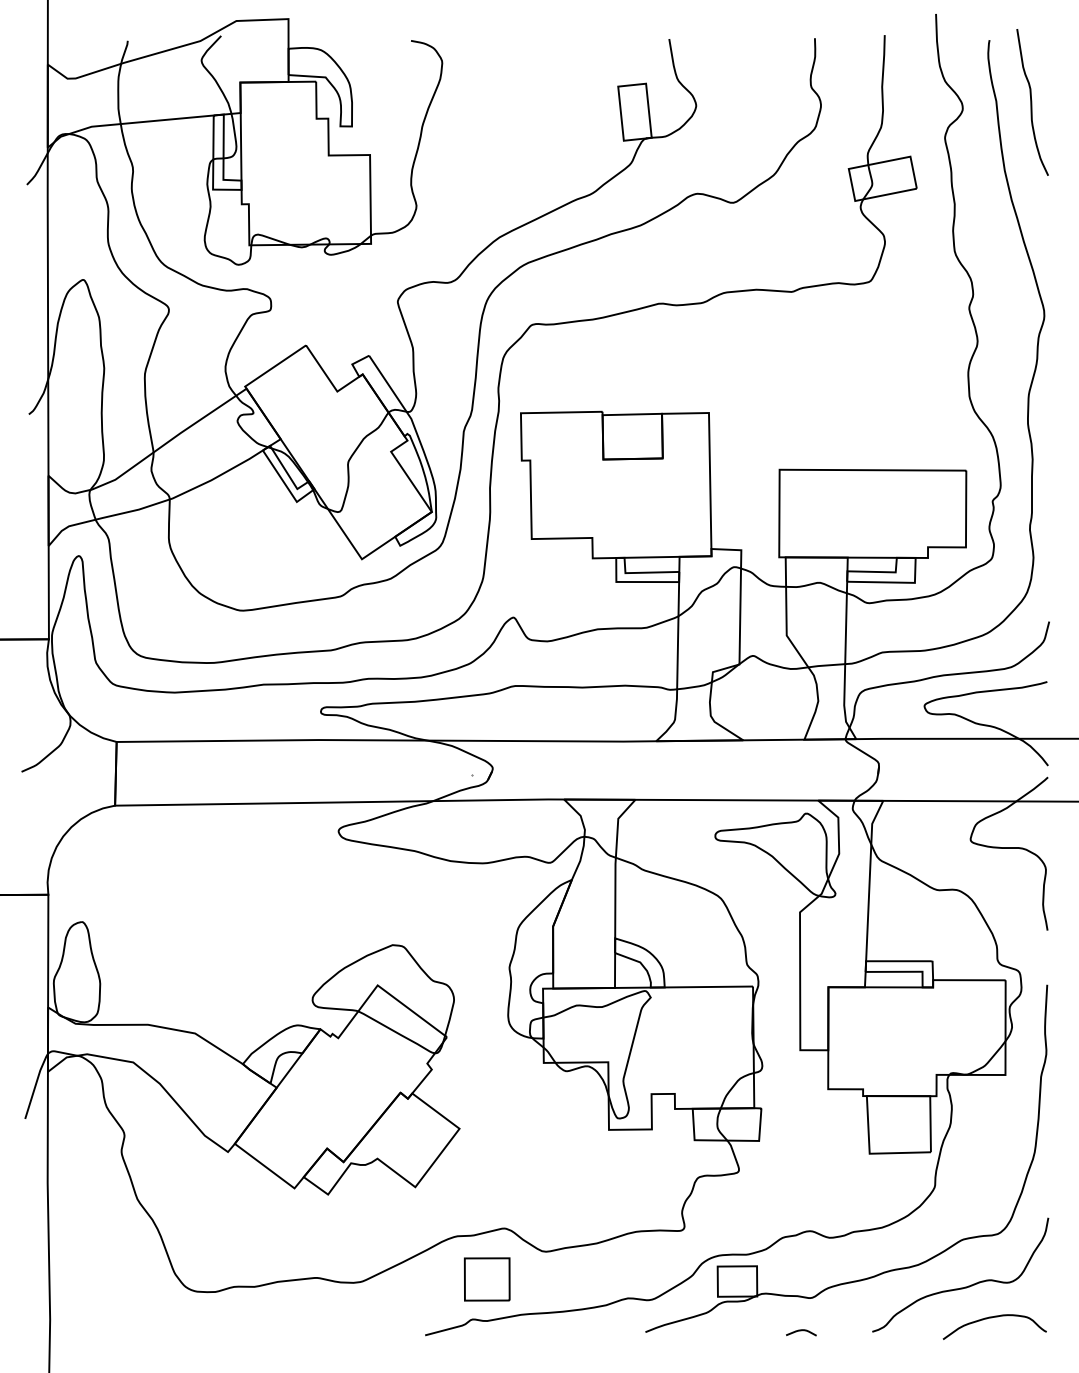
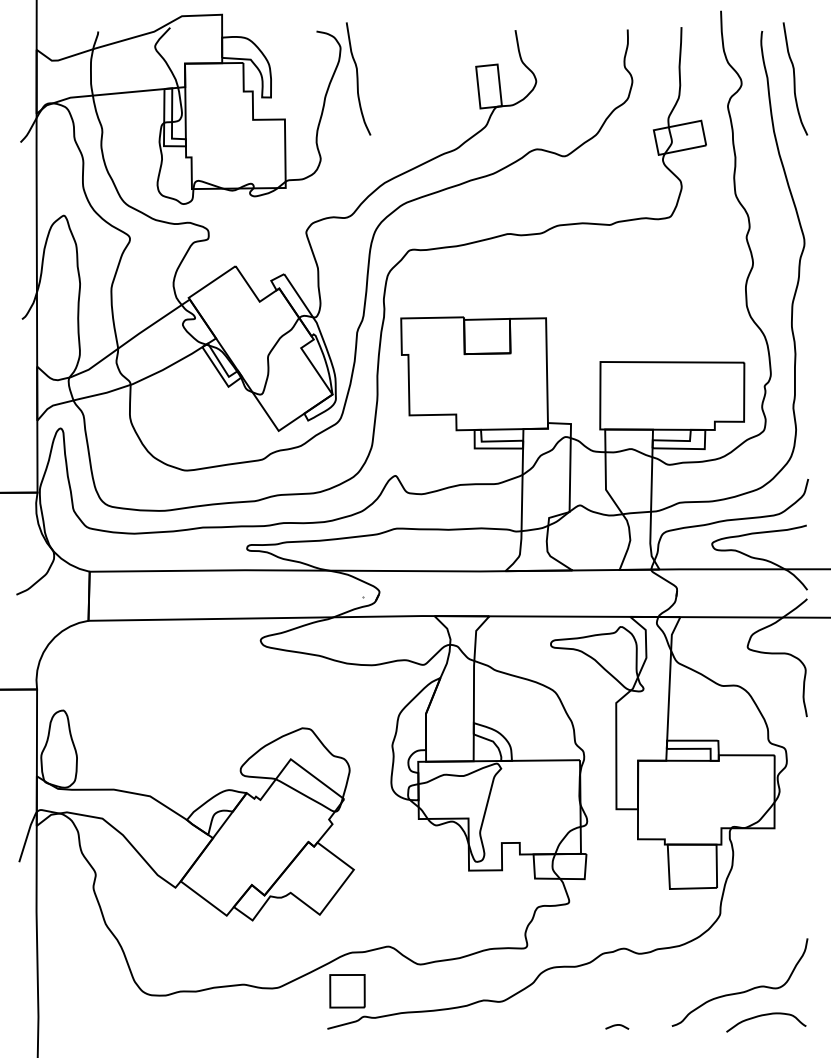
curve: (465, 102) -> (358, 79), added
part: (883, 1271) -> (680, 979), removed
part: (486, 1279) -> (346, 991), moved

